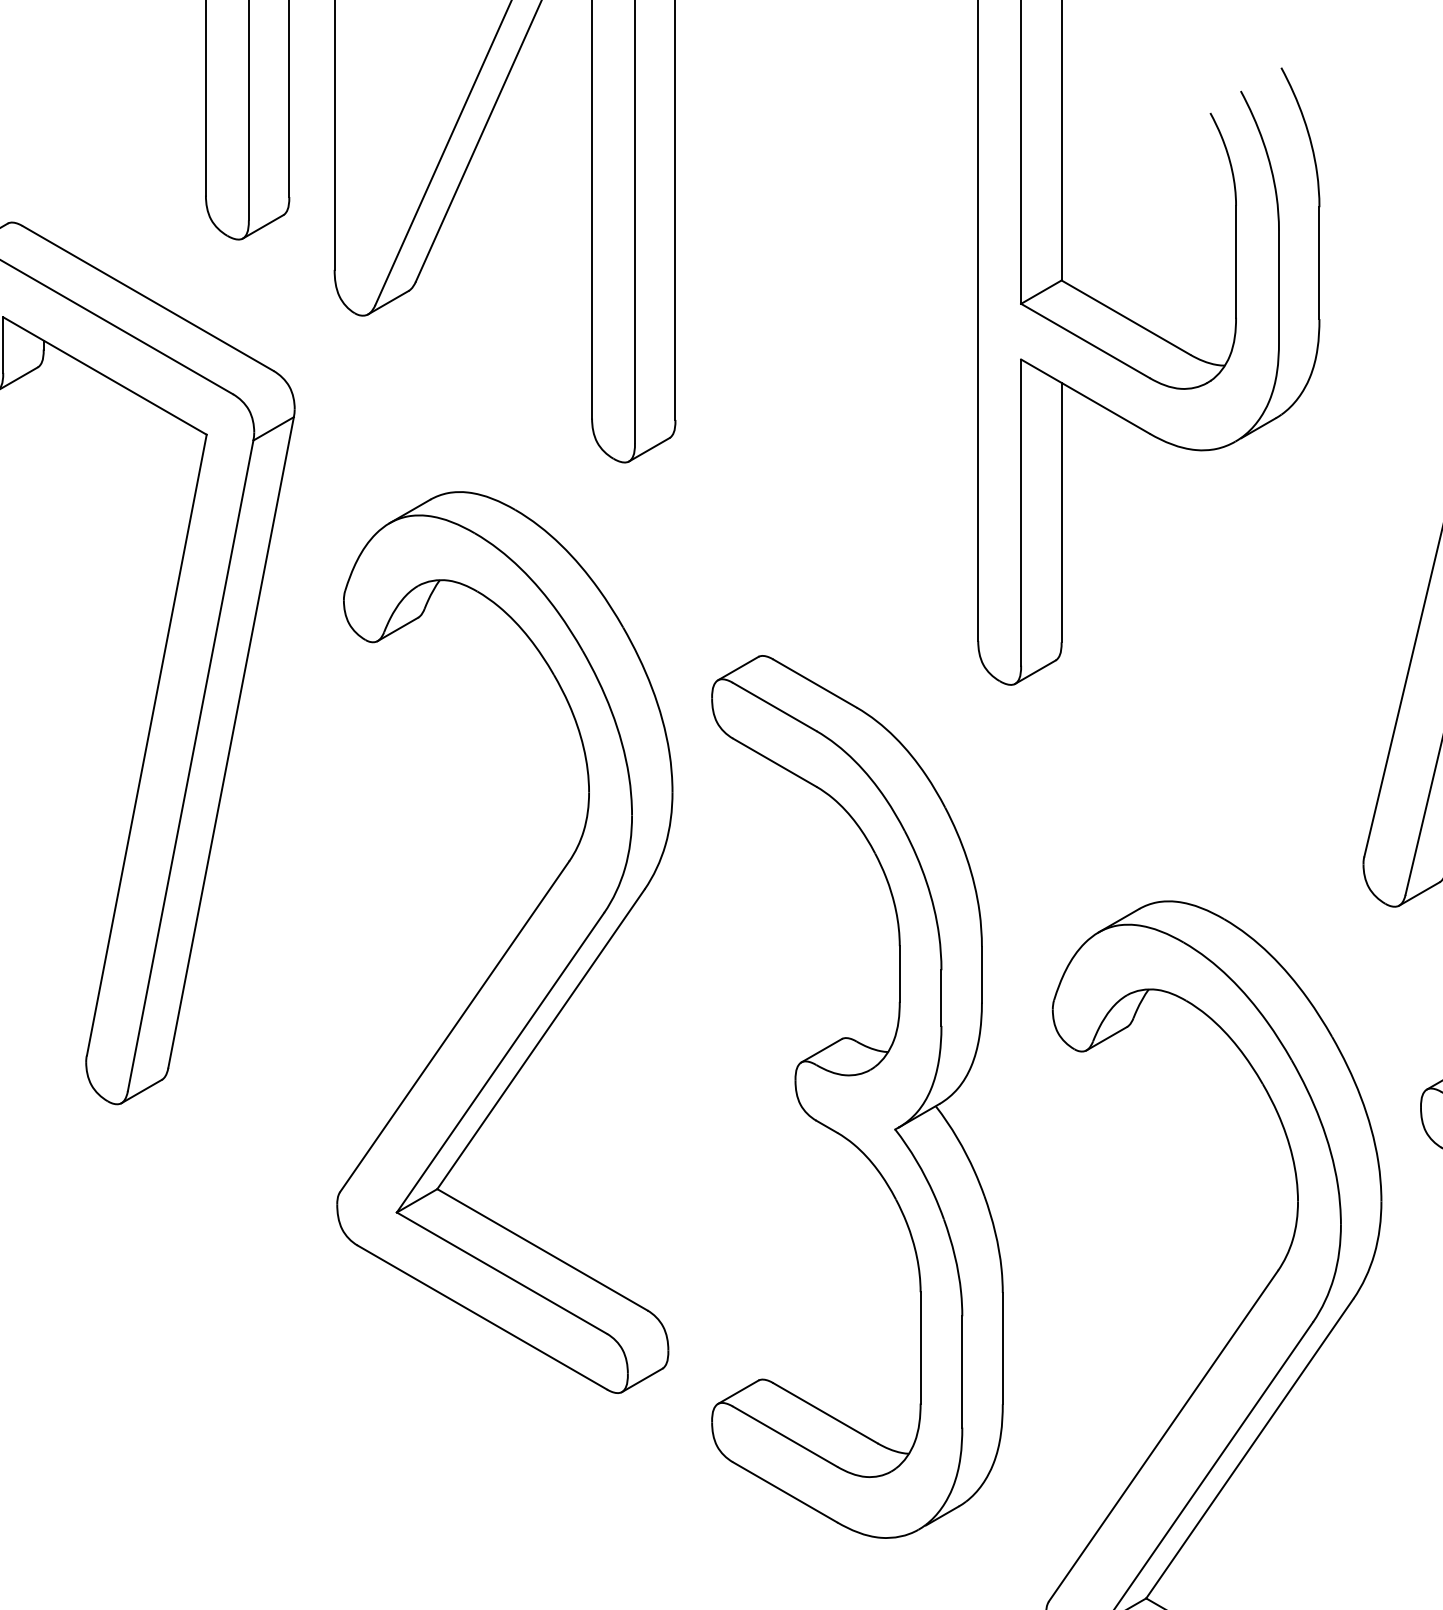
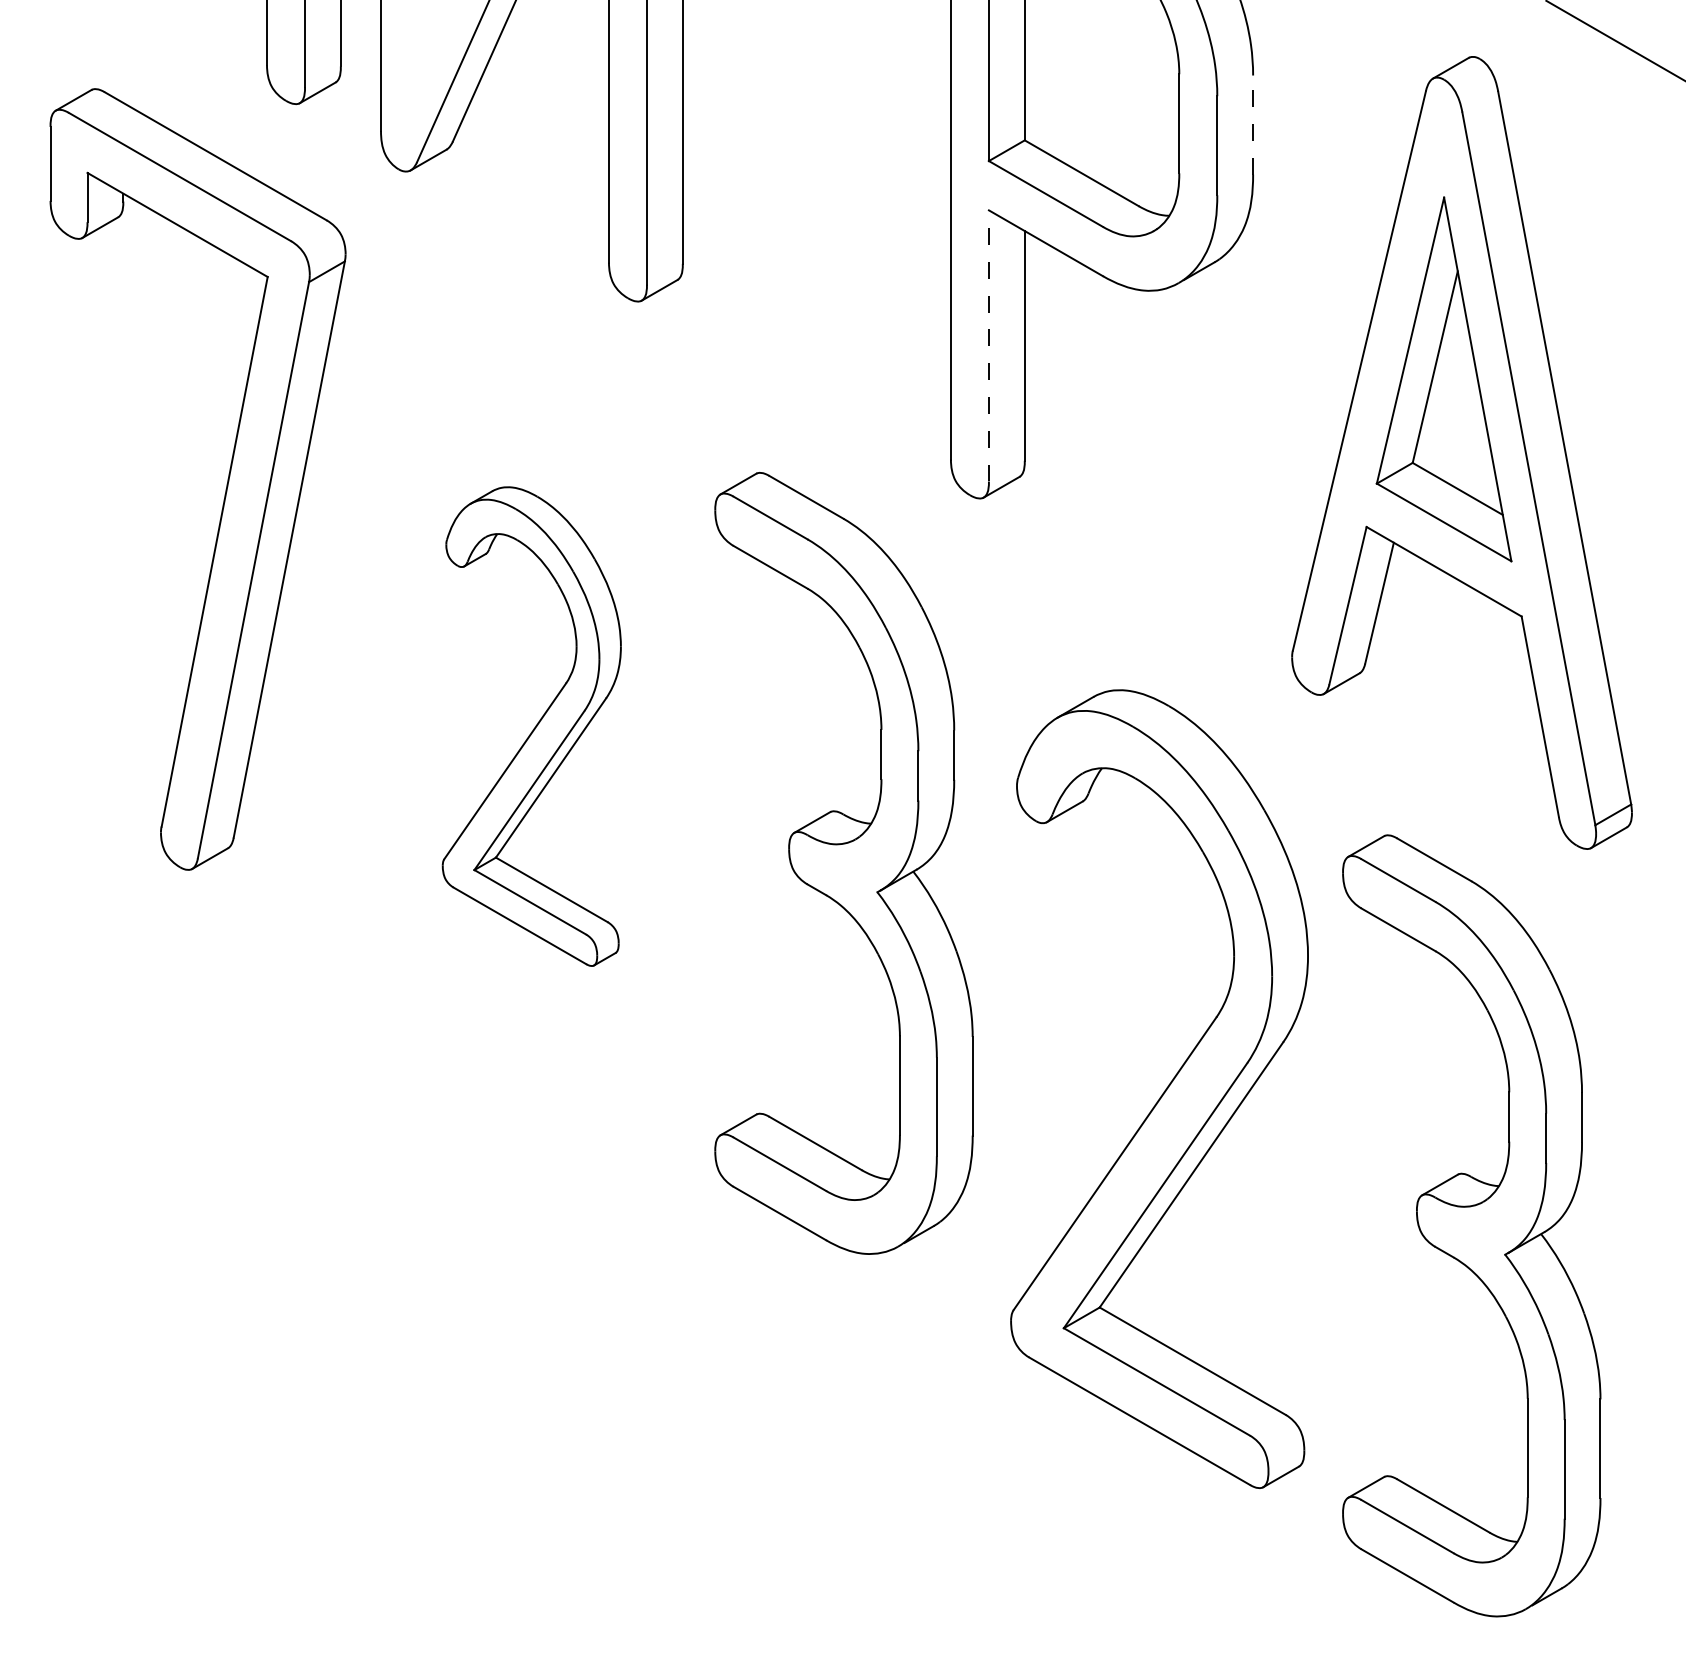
line: (1319, 263) -> (1253, 125), solid -> dashed
line: (1020, 512) -> (988, 345), solid -> dashed
part: (504, 942) -> (531, 726), size x0.6

